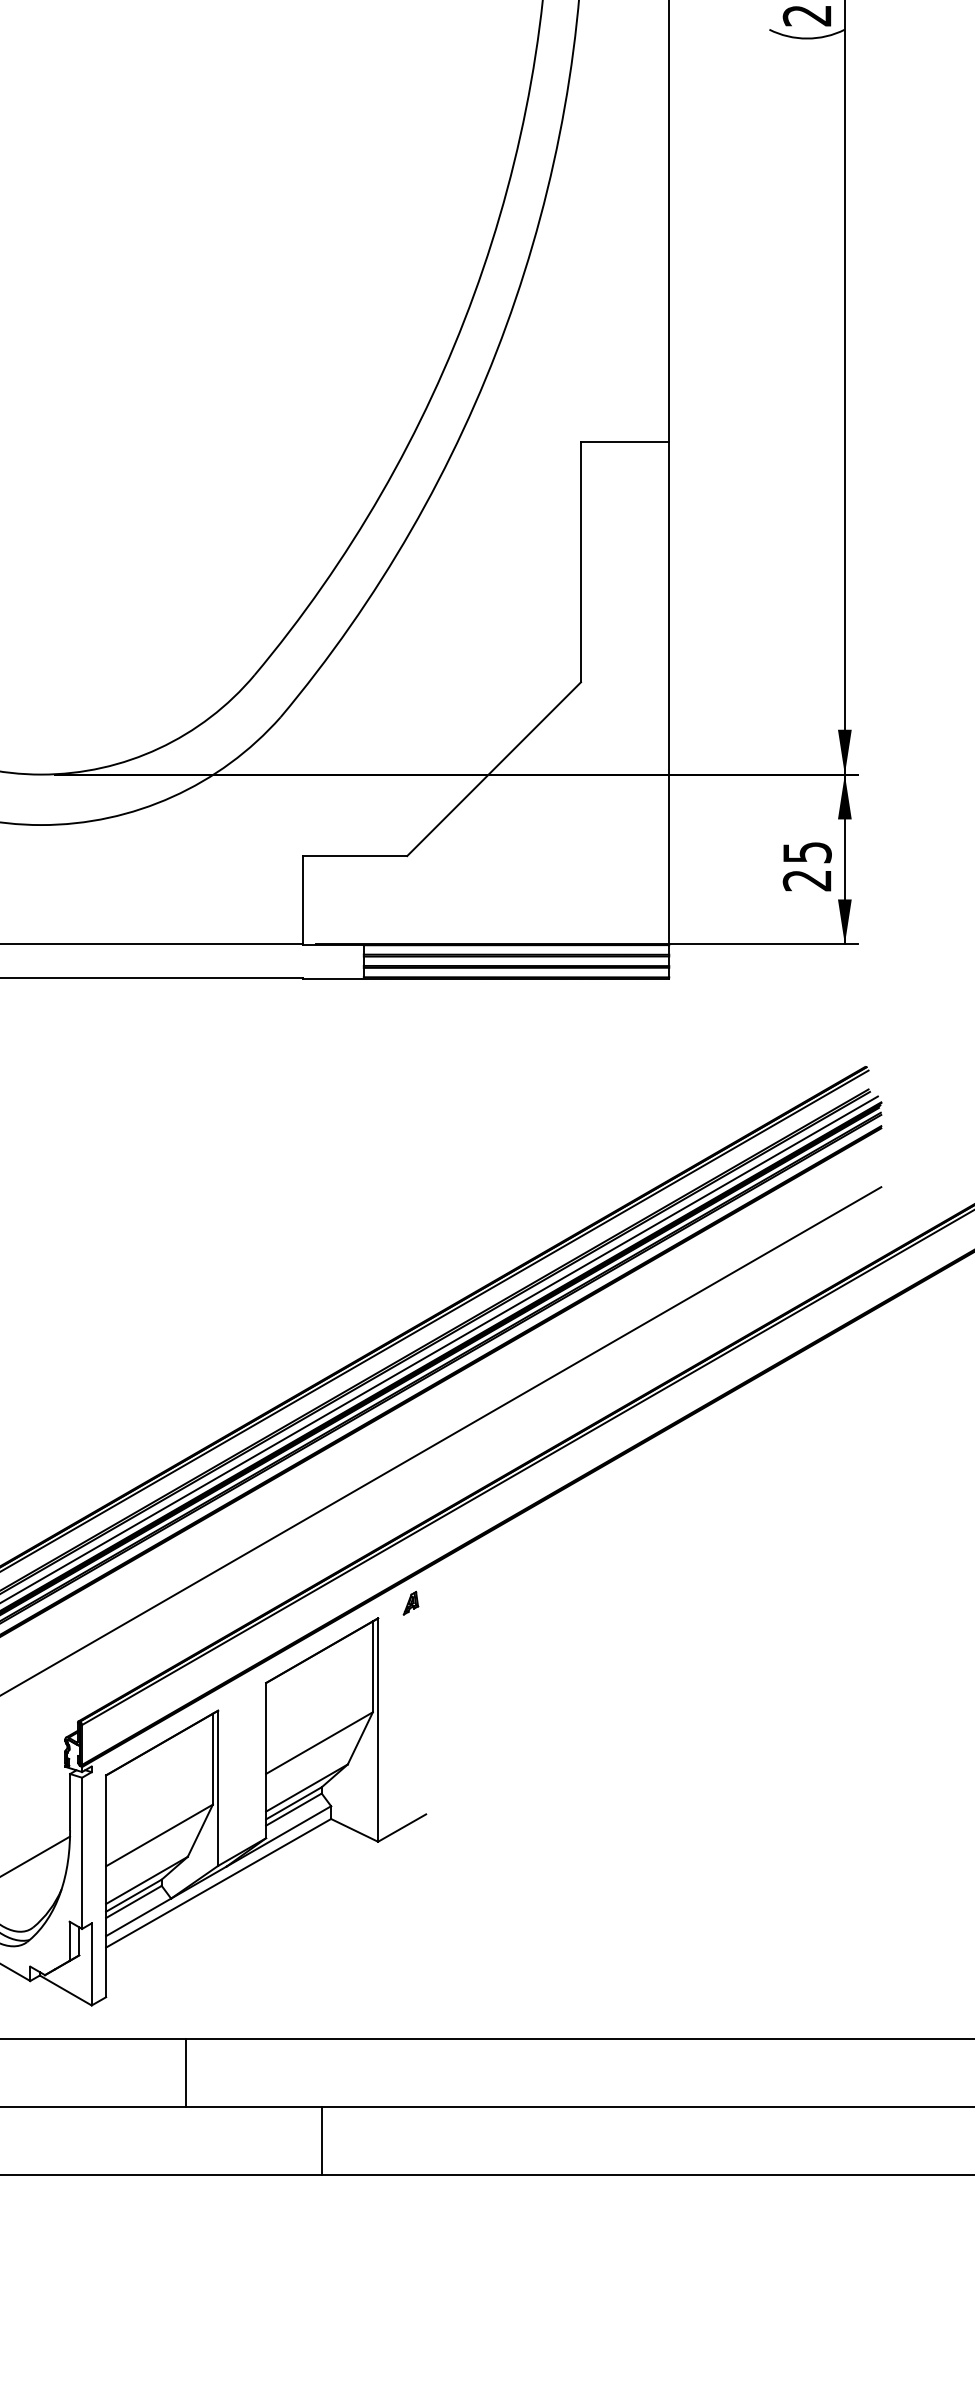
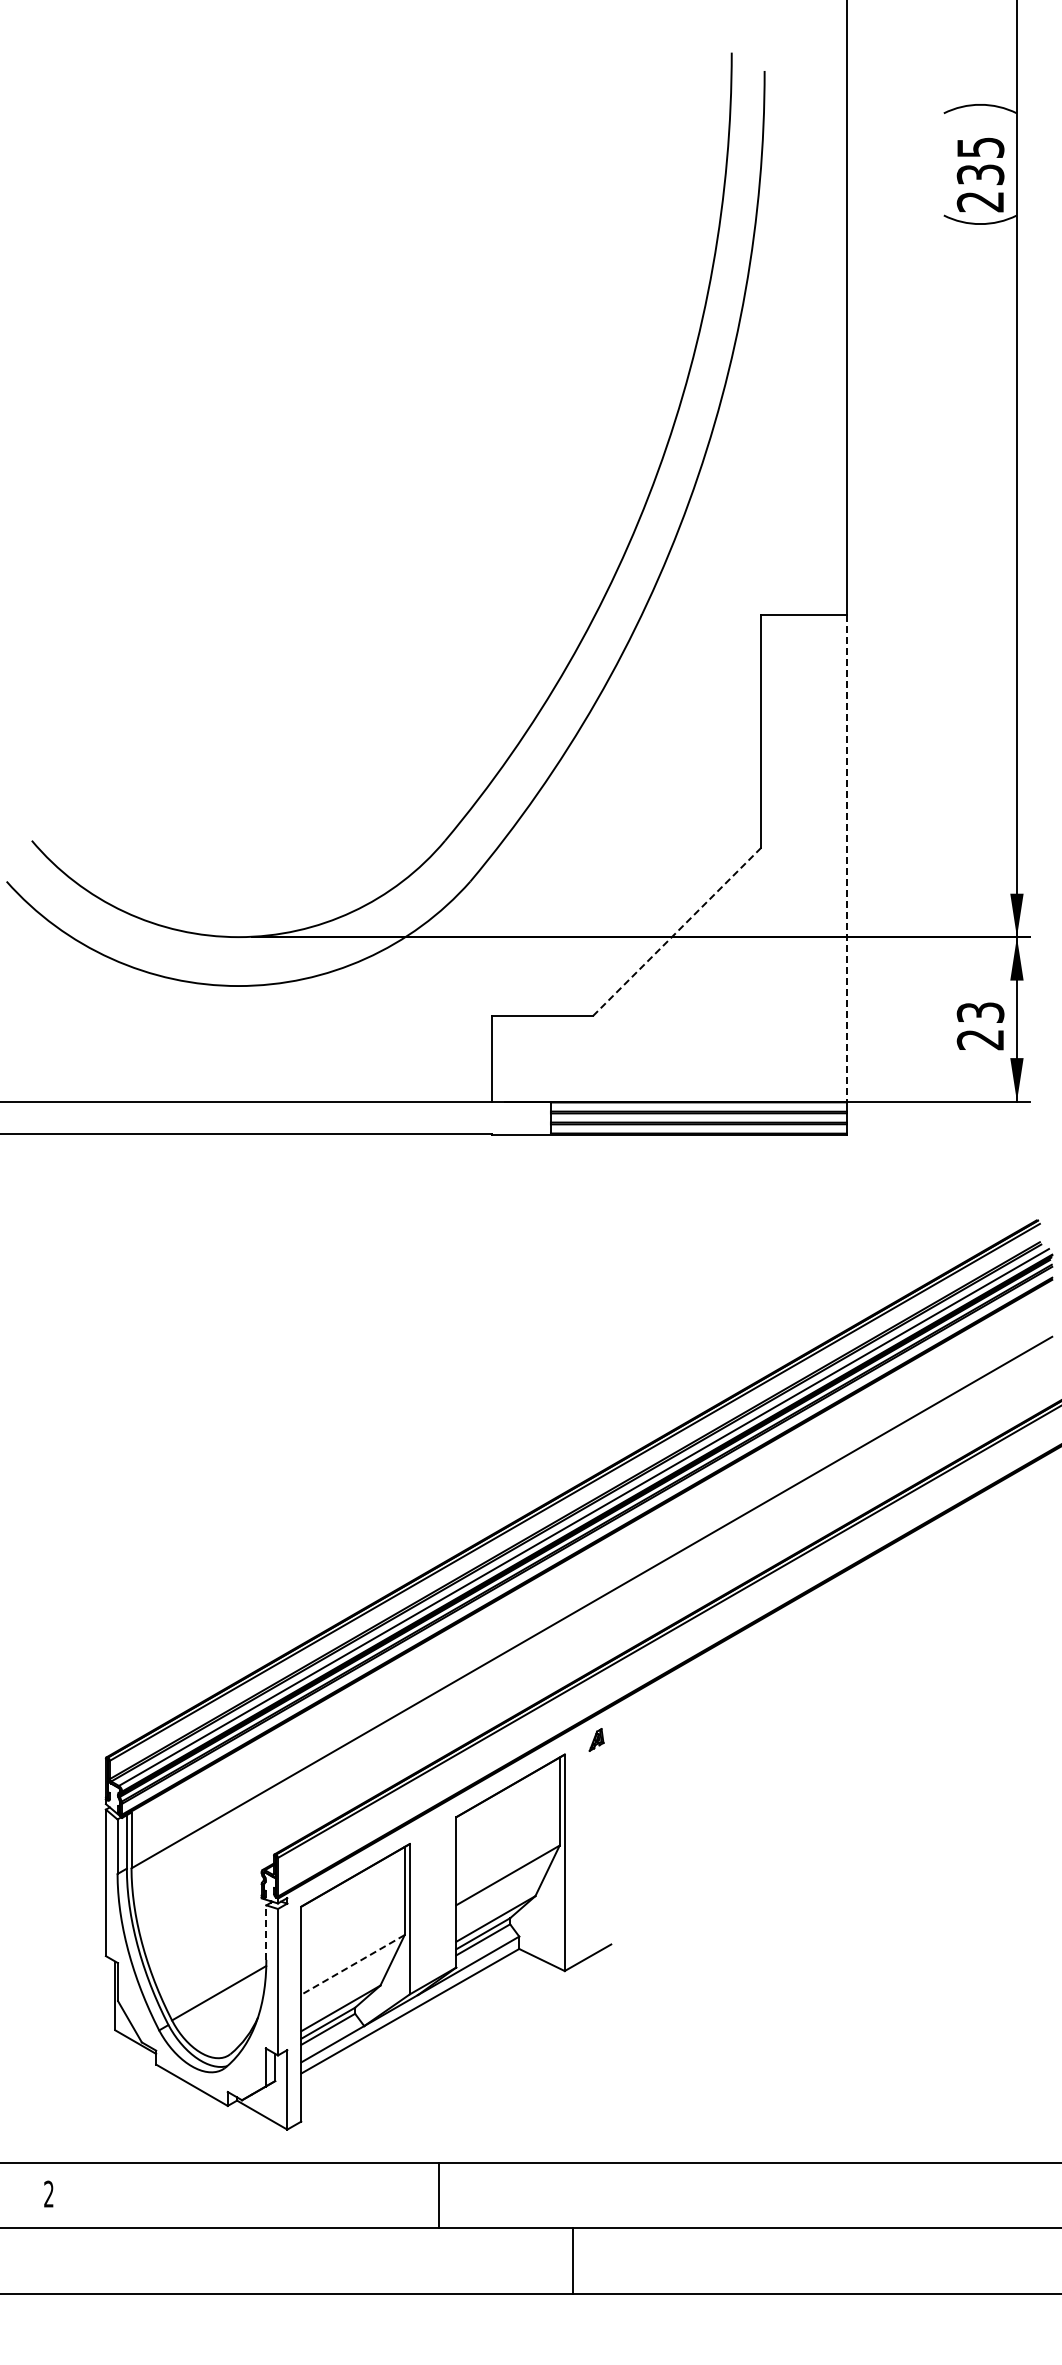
line: (668, 693) -> (846, 858), solid -> dashed
line: (494, 768) -> (677, 931), solid -> dashed
text: (806, 852) -> (979, 1012), 25 -> 23
line: (70, 1802) -> (266, 1932), solid -> dashed
line: (159, 1835) -> (352, 1964), solid -> dashed
line: (185, 2073) -> (438, 2195), moved
line: (322, 2141) -> (573, 2261), moved

